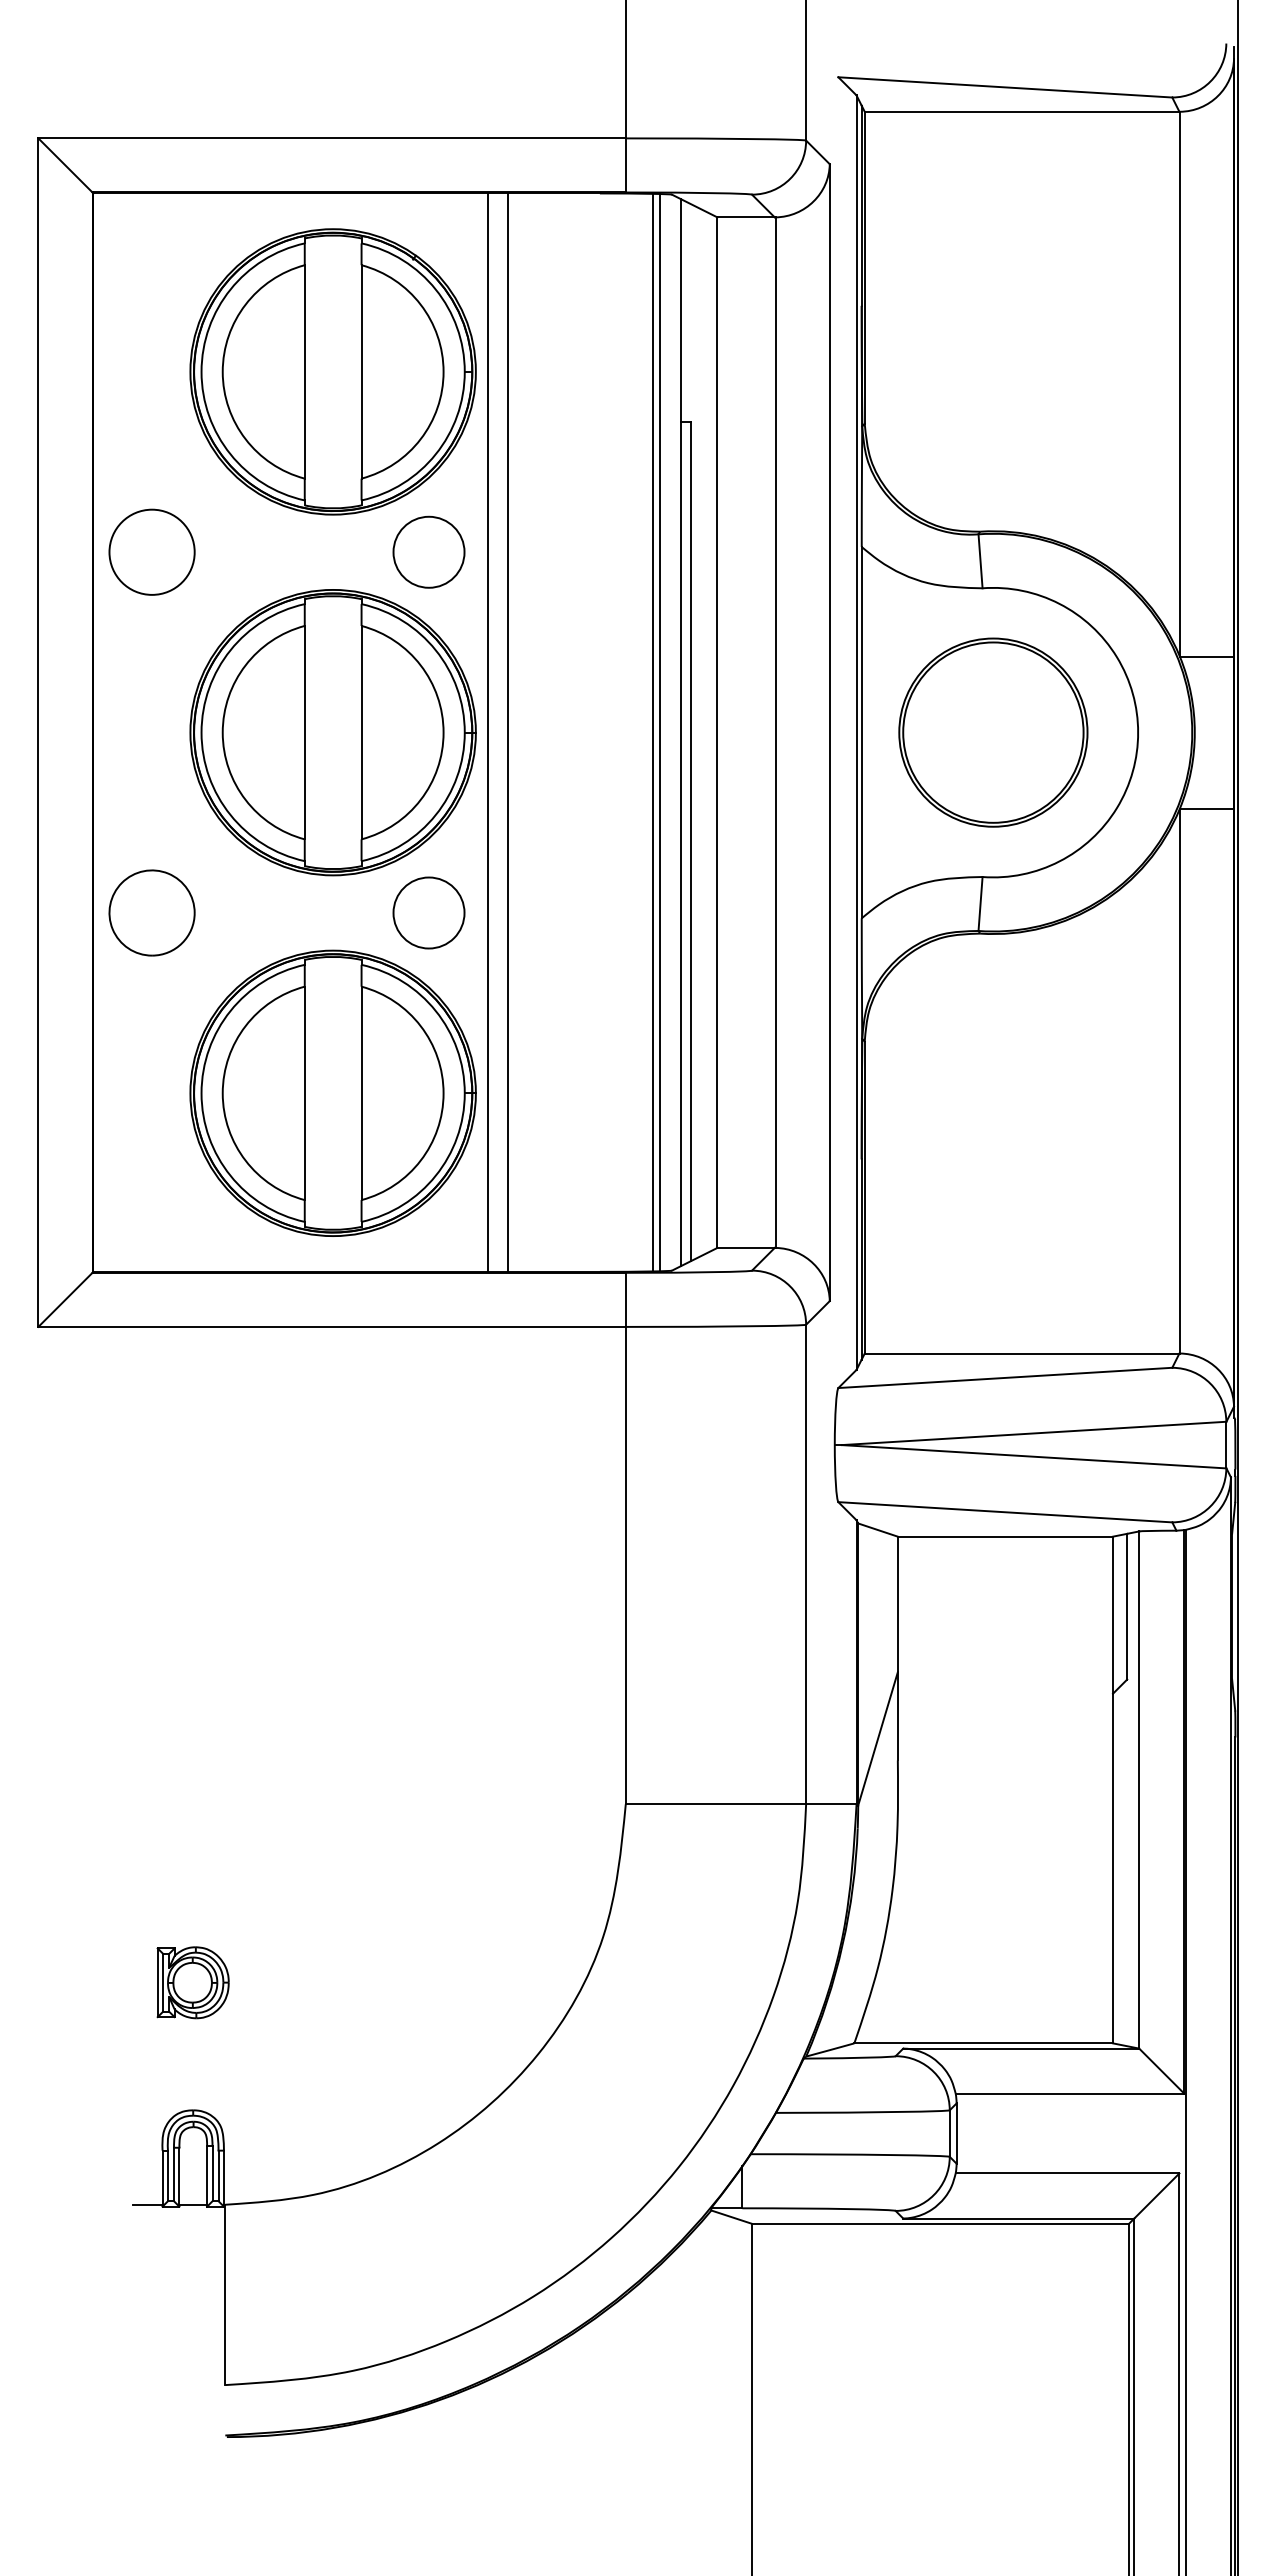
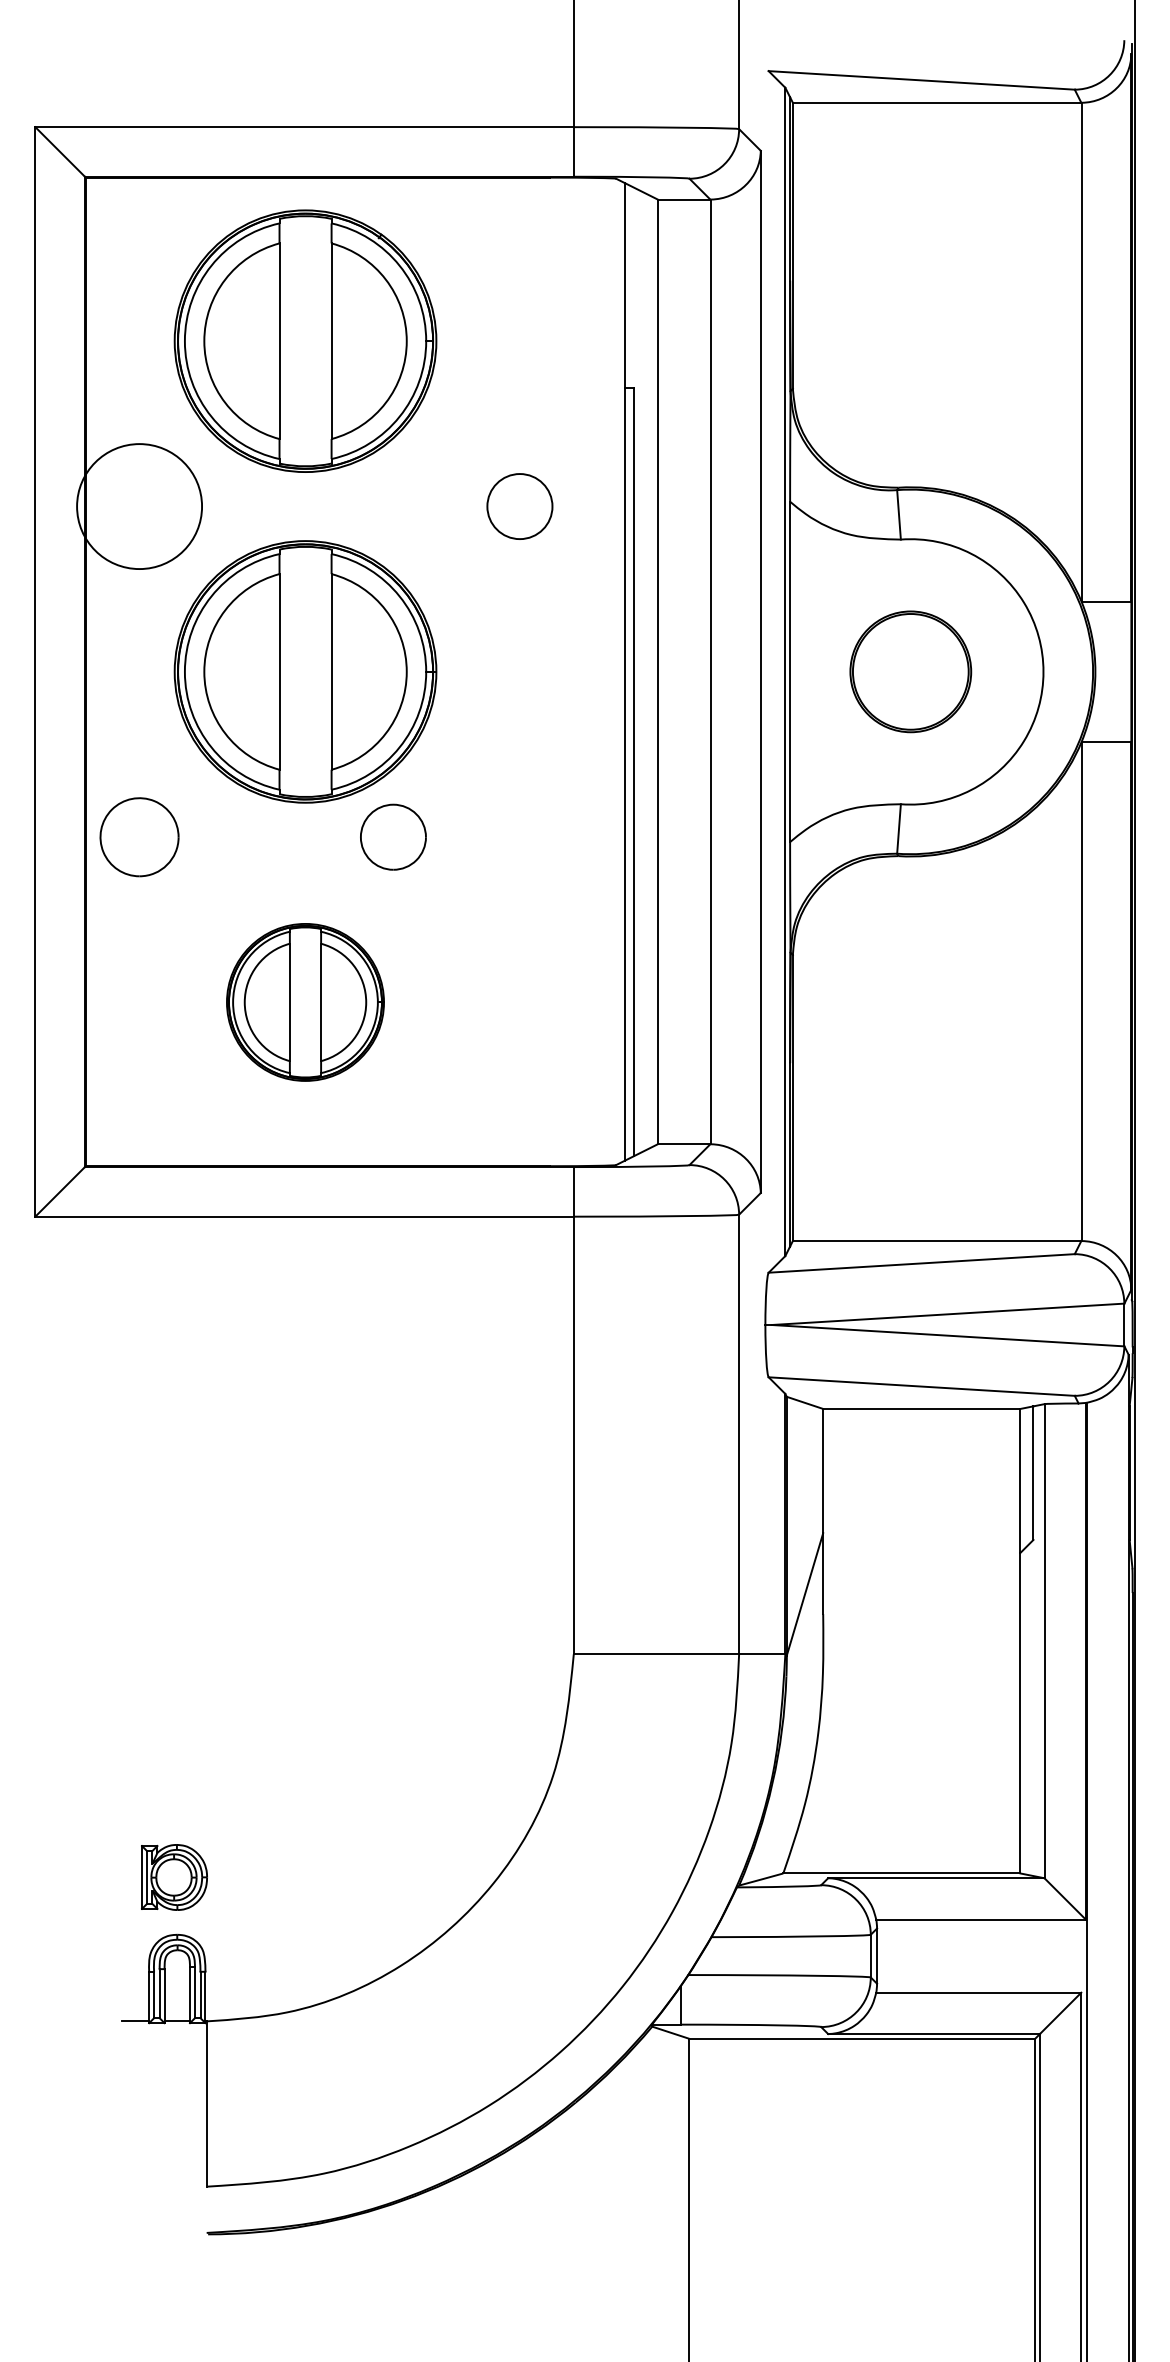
circle: (151, 551) -> (139, 505), size x1.6
circle: (428, 551) -> (519, 505), moved
line: (488, 732) -> (447, 671), removed
line: (508, 732) -> (466, 671), removed
line: (652, 732) -> (598, 671), removed
line: (659, 732) -> (604, 671), removed
part: (993, 732) -> (910, 671), size x0.7
part: (332, 1092) -> (304, 1001), size x0.6
part: (192, 1982) -> (173, 1877), moved

